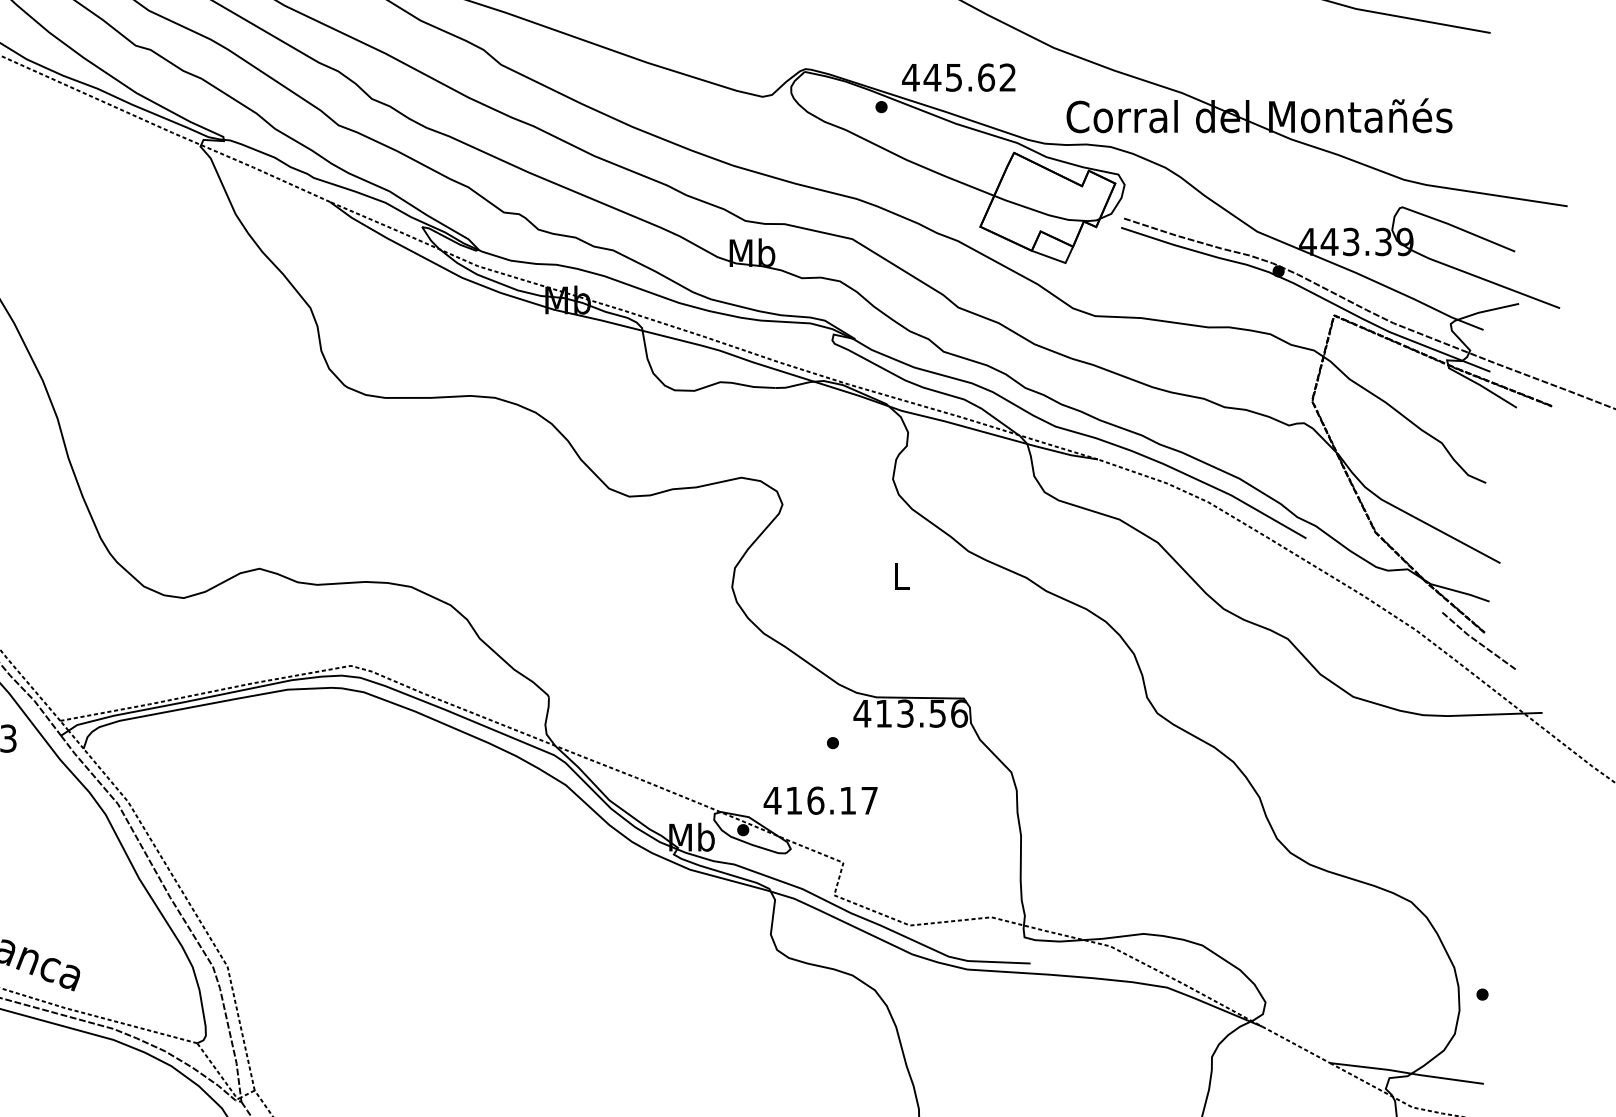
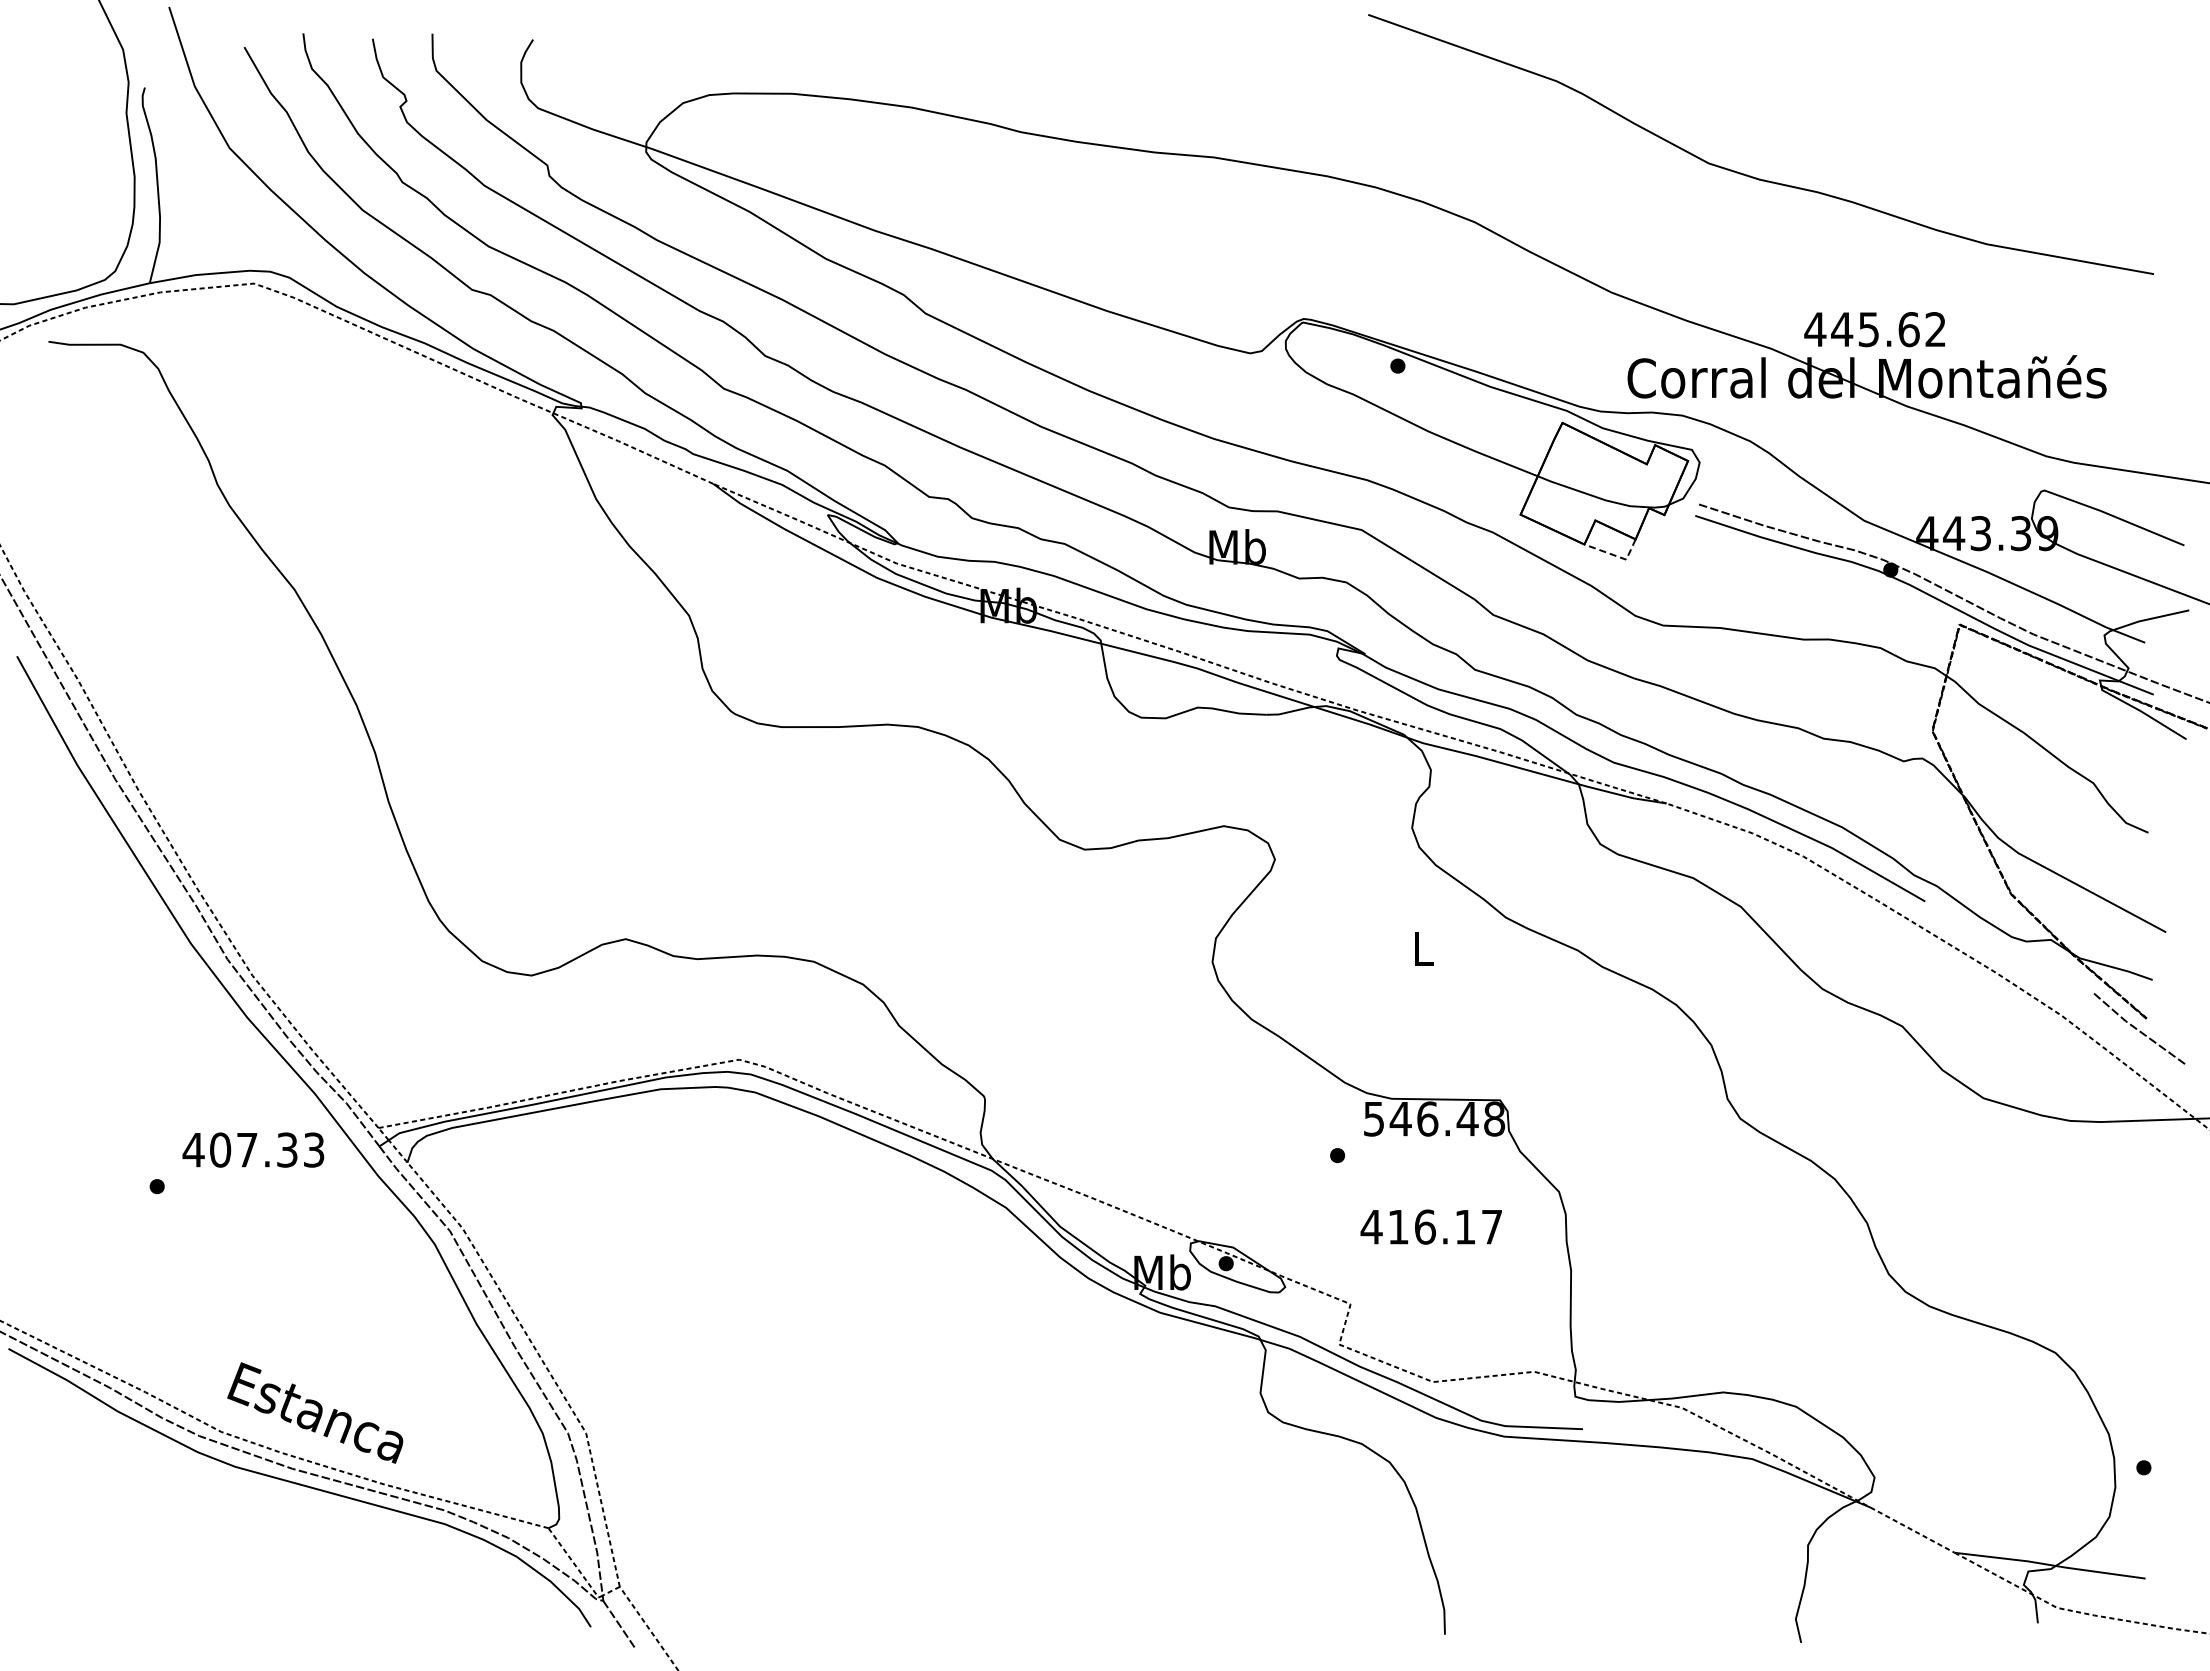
text: (958, 77) -> (1874, 329), moved
line: (1057, 259) -> (1616, 555), solid -> dashed
text: (911, 713) -> (1434, 1118), 413.56 -> 546.48
text: (819, 800) -> (1430, 1226), moved

